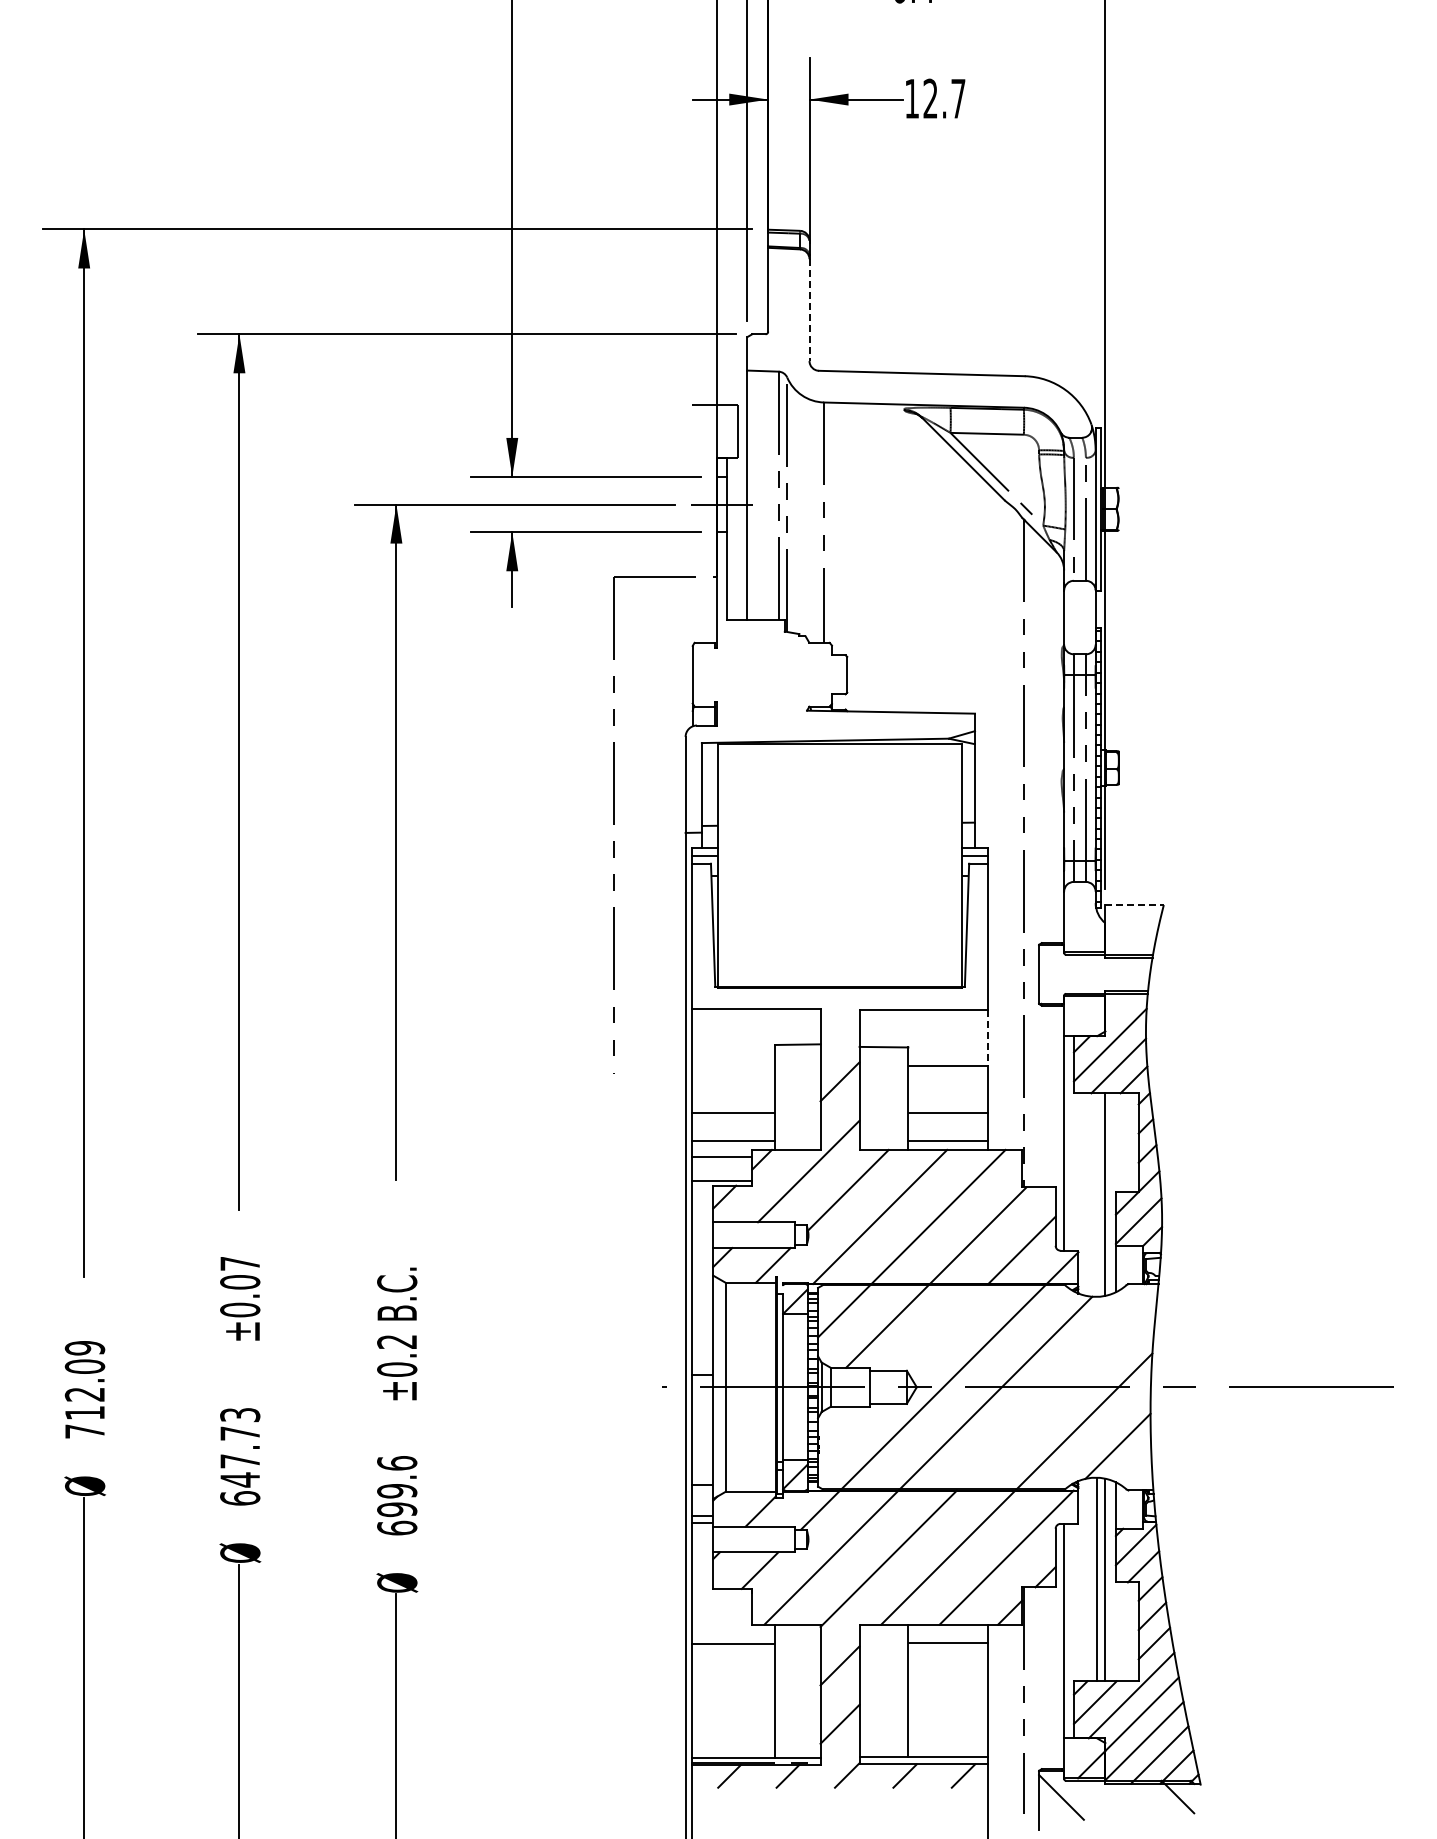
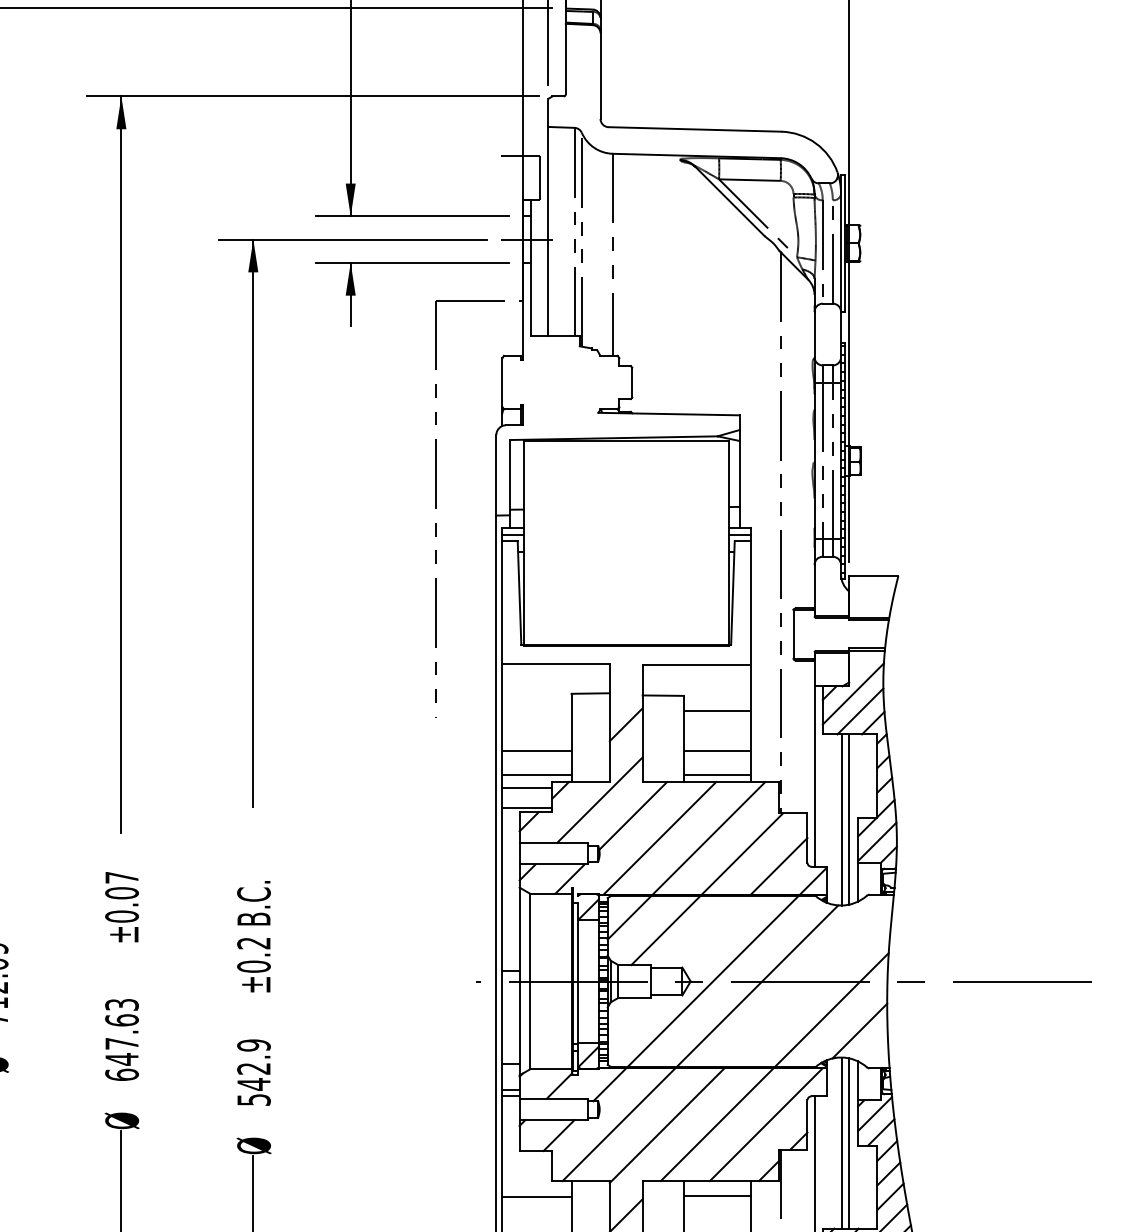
line: (809, 310) -> (600, 76), dashed -> solid
line: (1135, 905) -> (874, 576), dashed -> solid
line: (988, 1037) -> (750, 687), dashed -> solid
line: (1097, 1194) -> (842, 819), added
text: (240, 1433) -> (122, 1020), 647.73 -> 647.63
text: (397, 1495) -> (254, 1072), 699.6 -> 542.9

